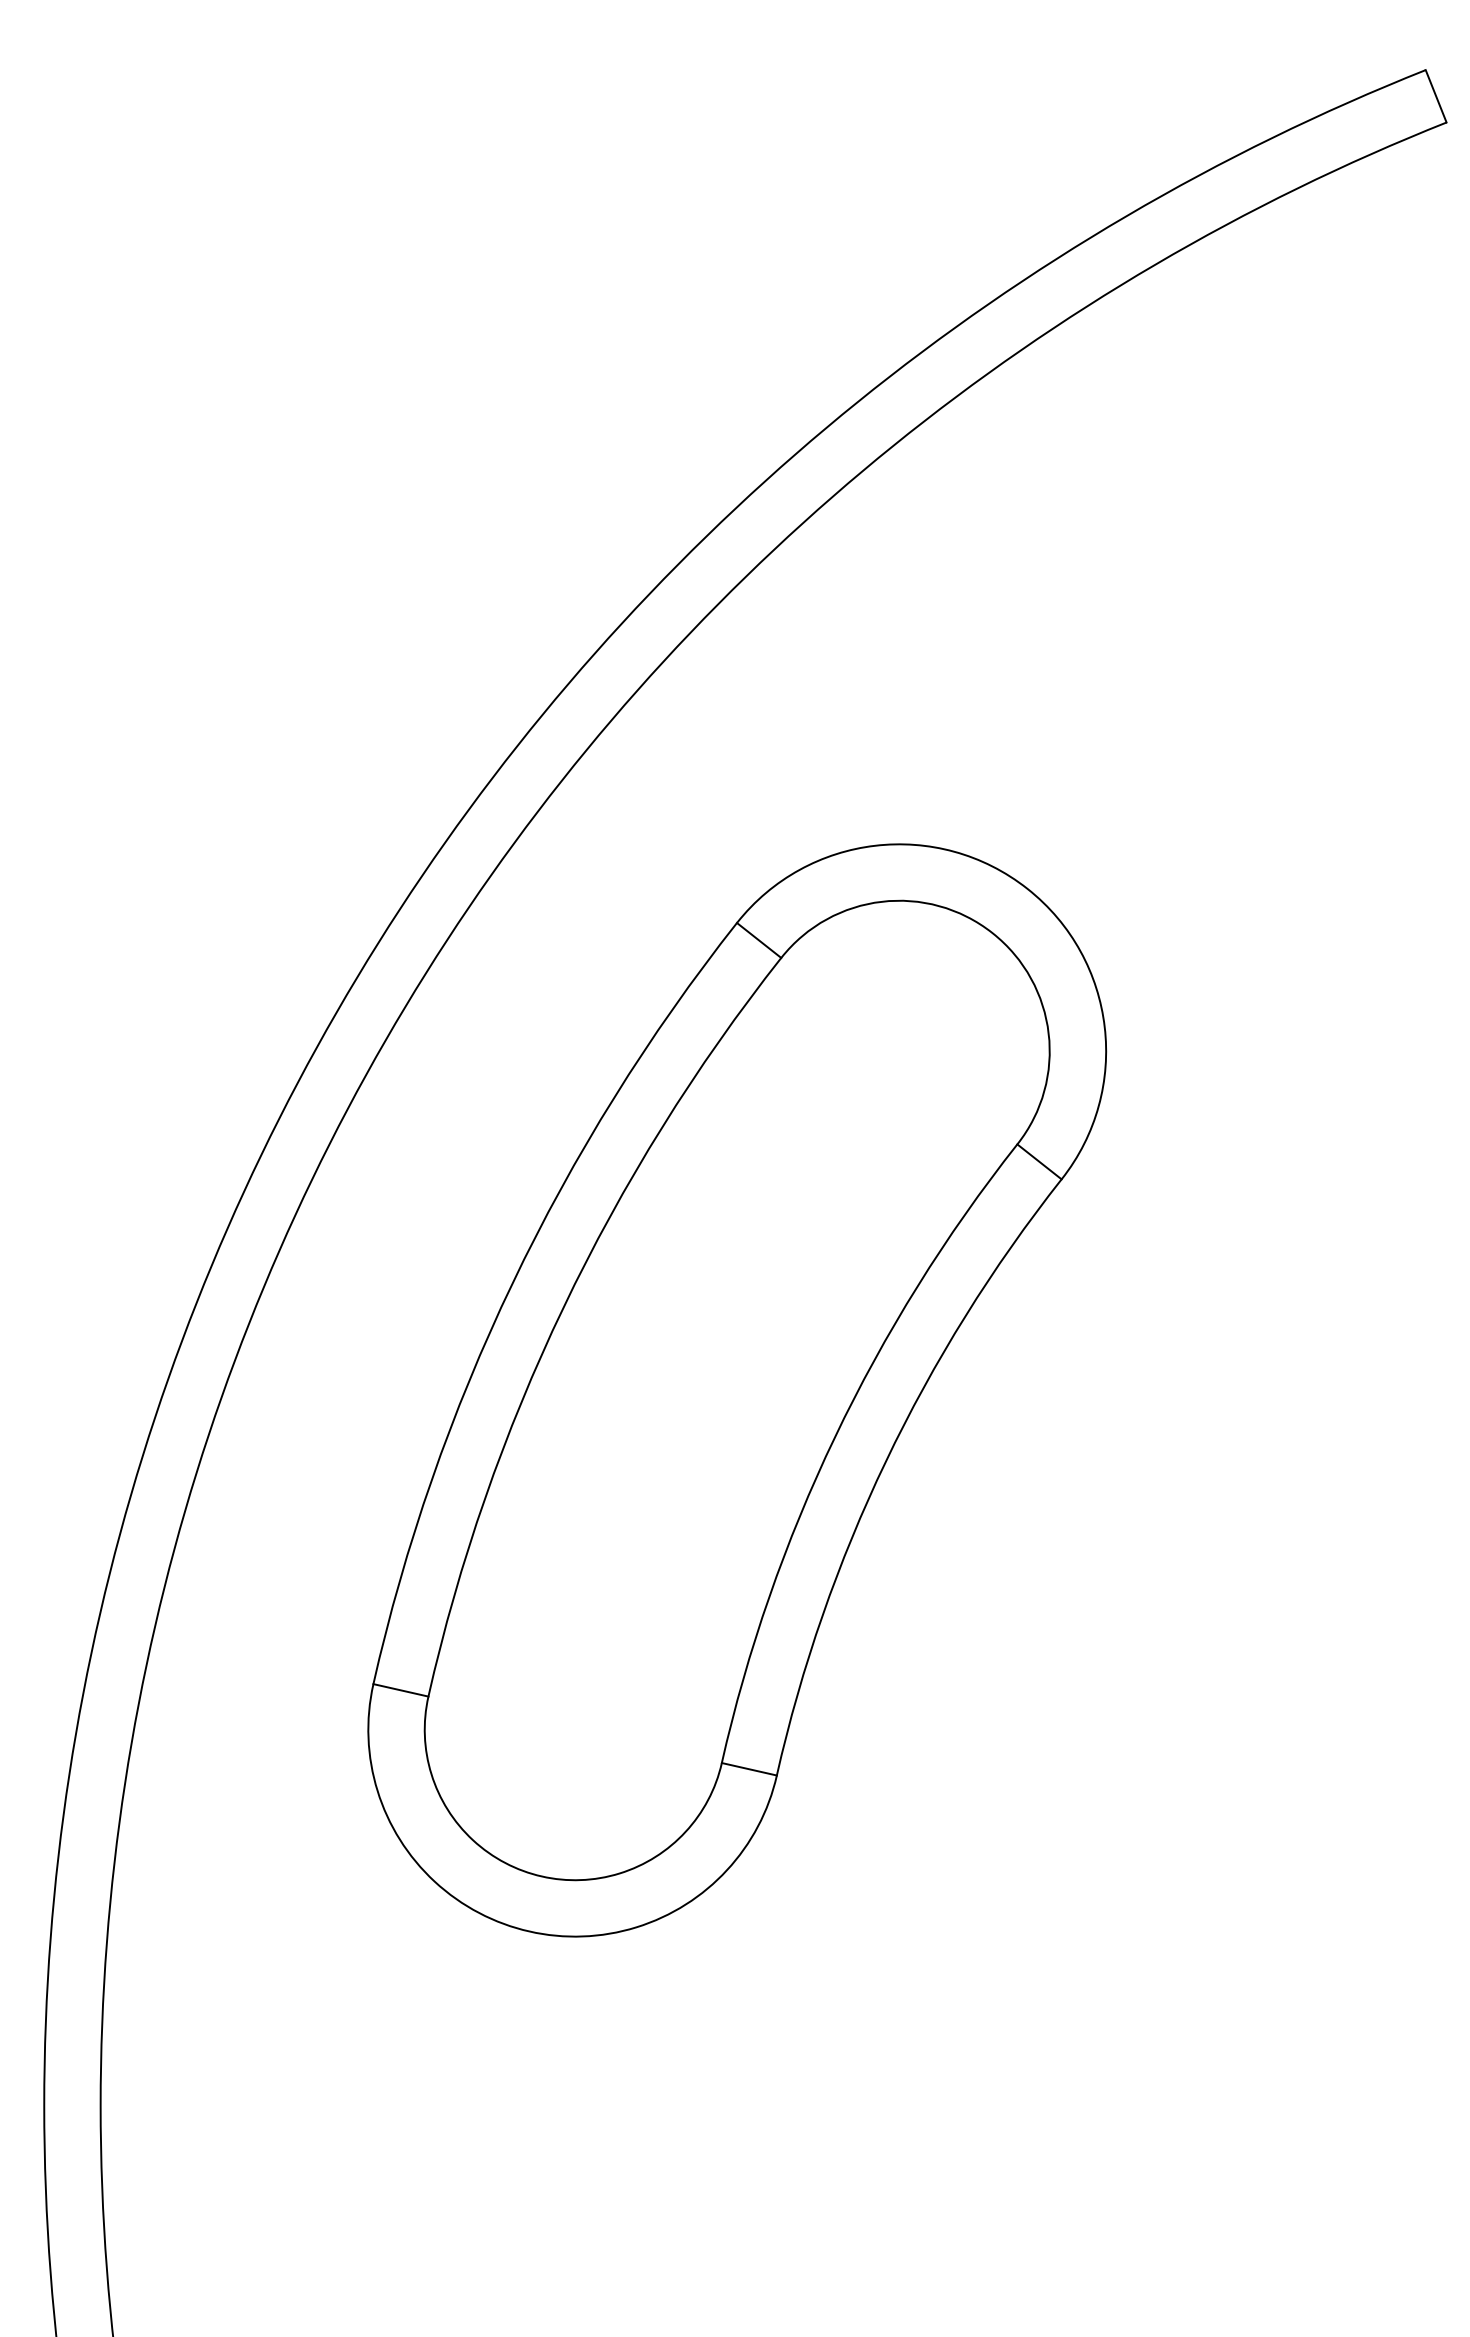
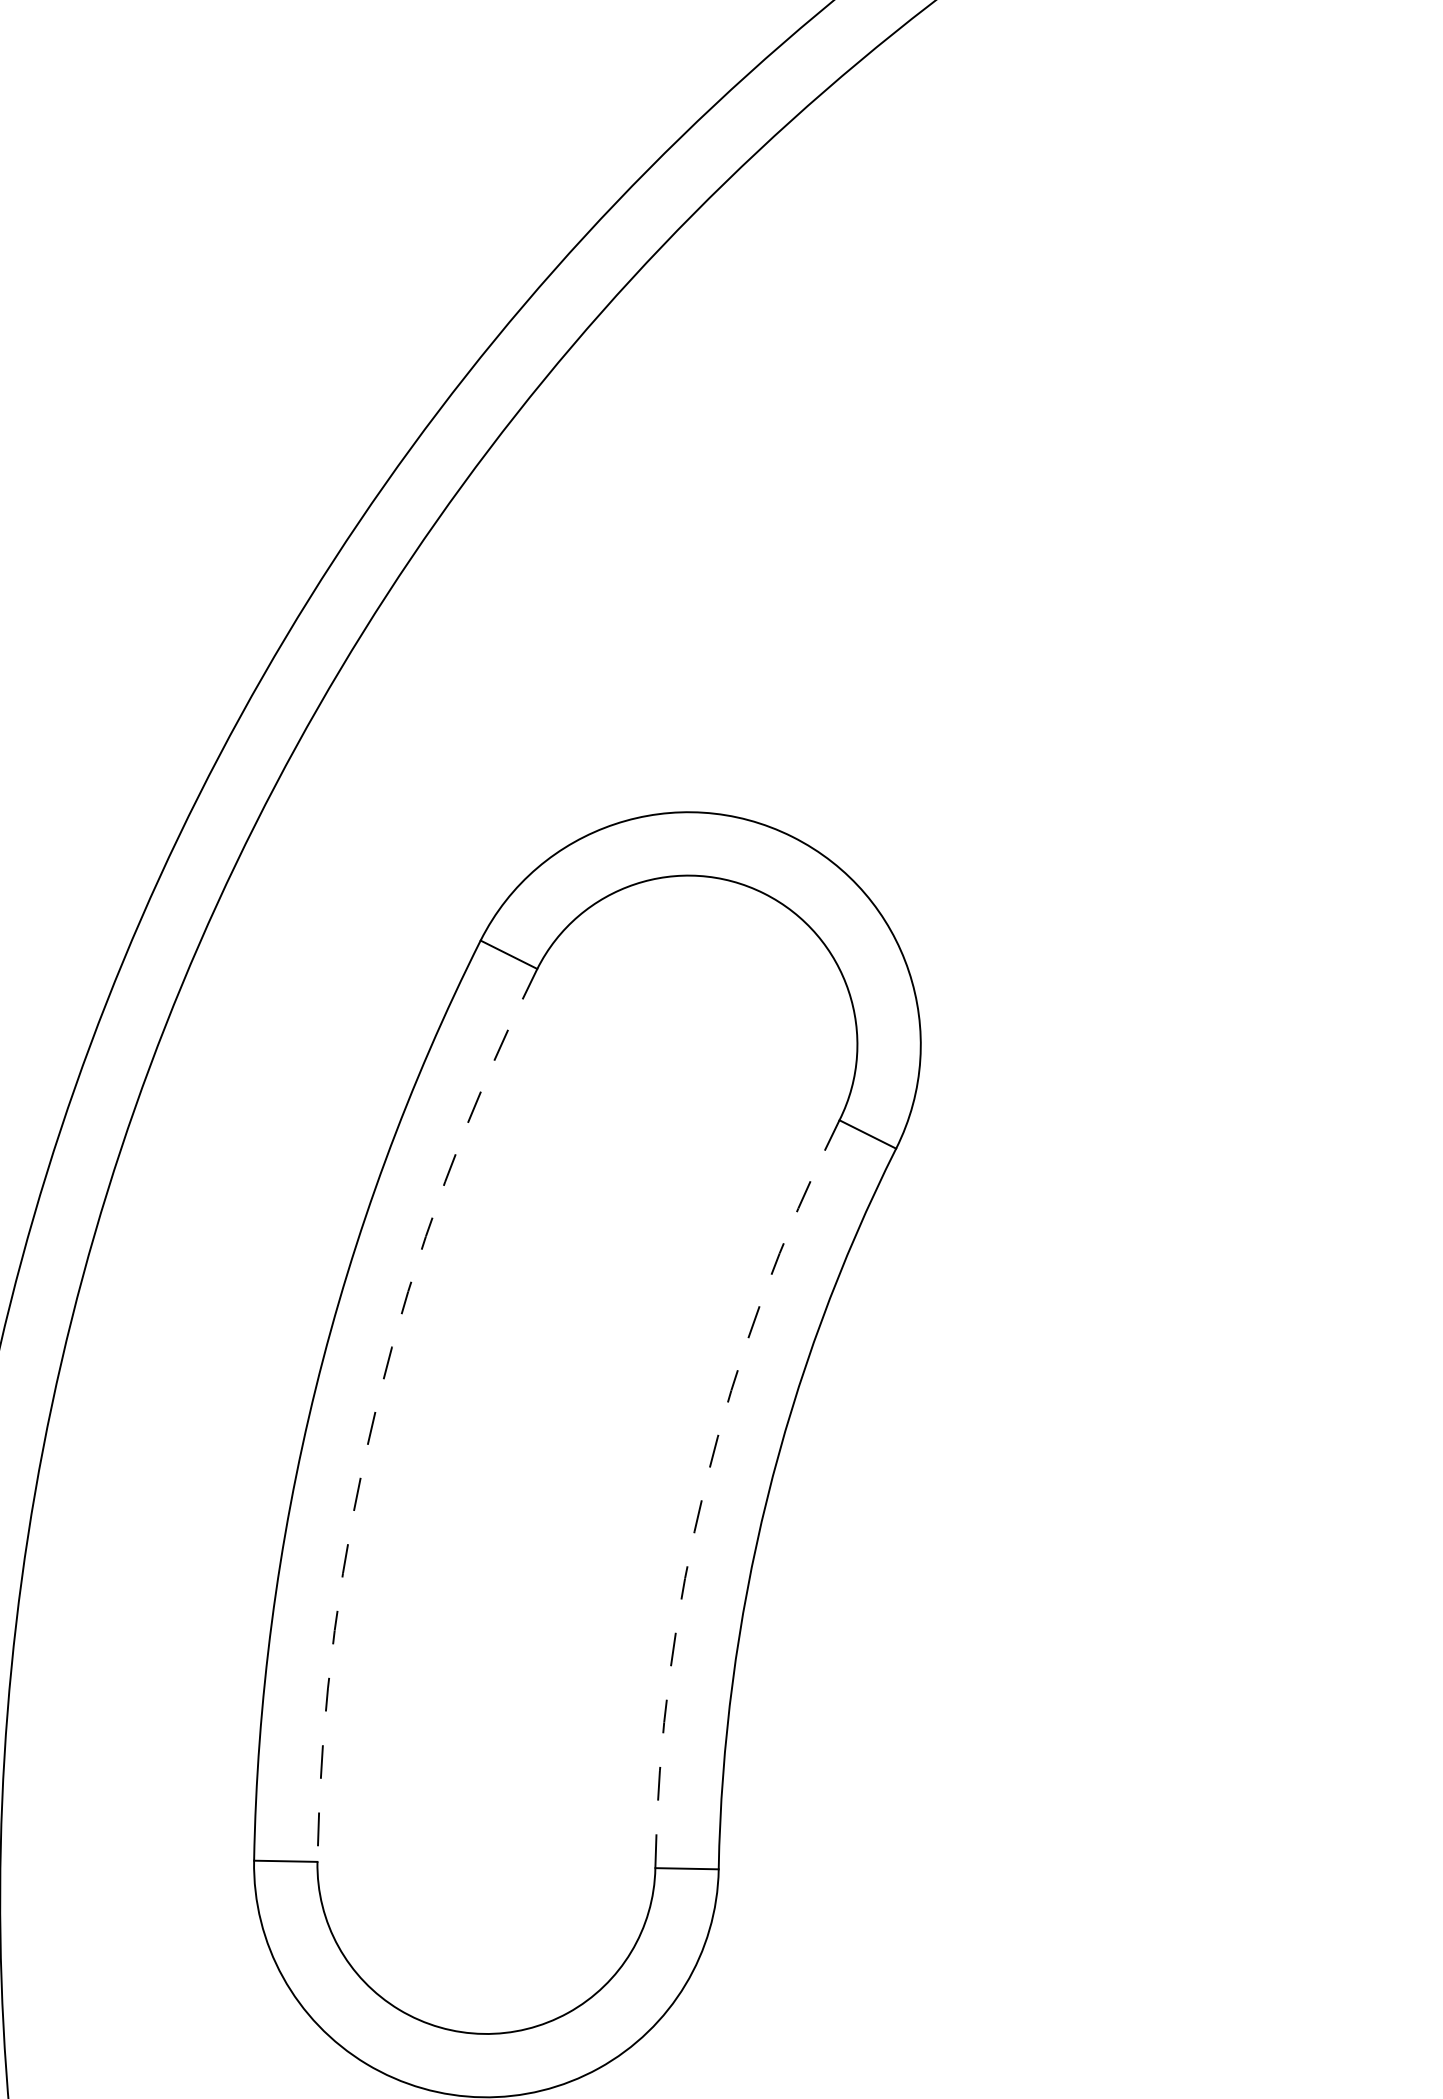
arc: (563, 1307) -> (377, 1403), solid -> dashed
arc: (835, 1437) -> (706, 1484), solid -> dashed

